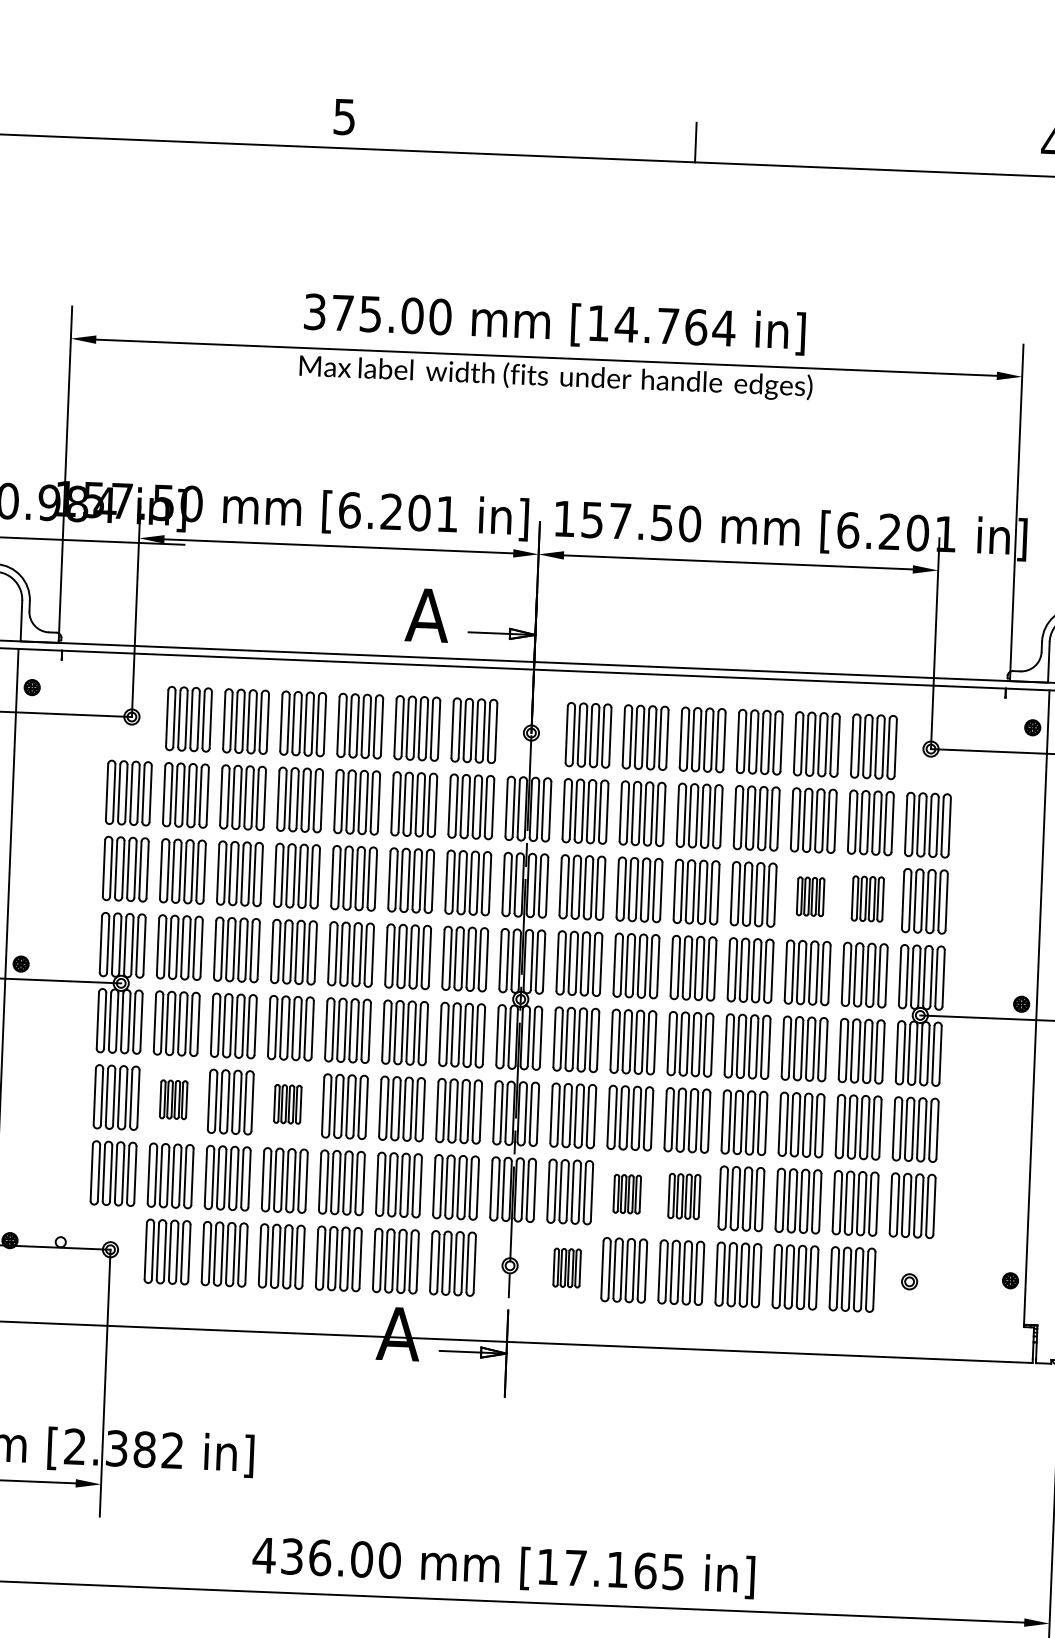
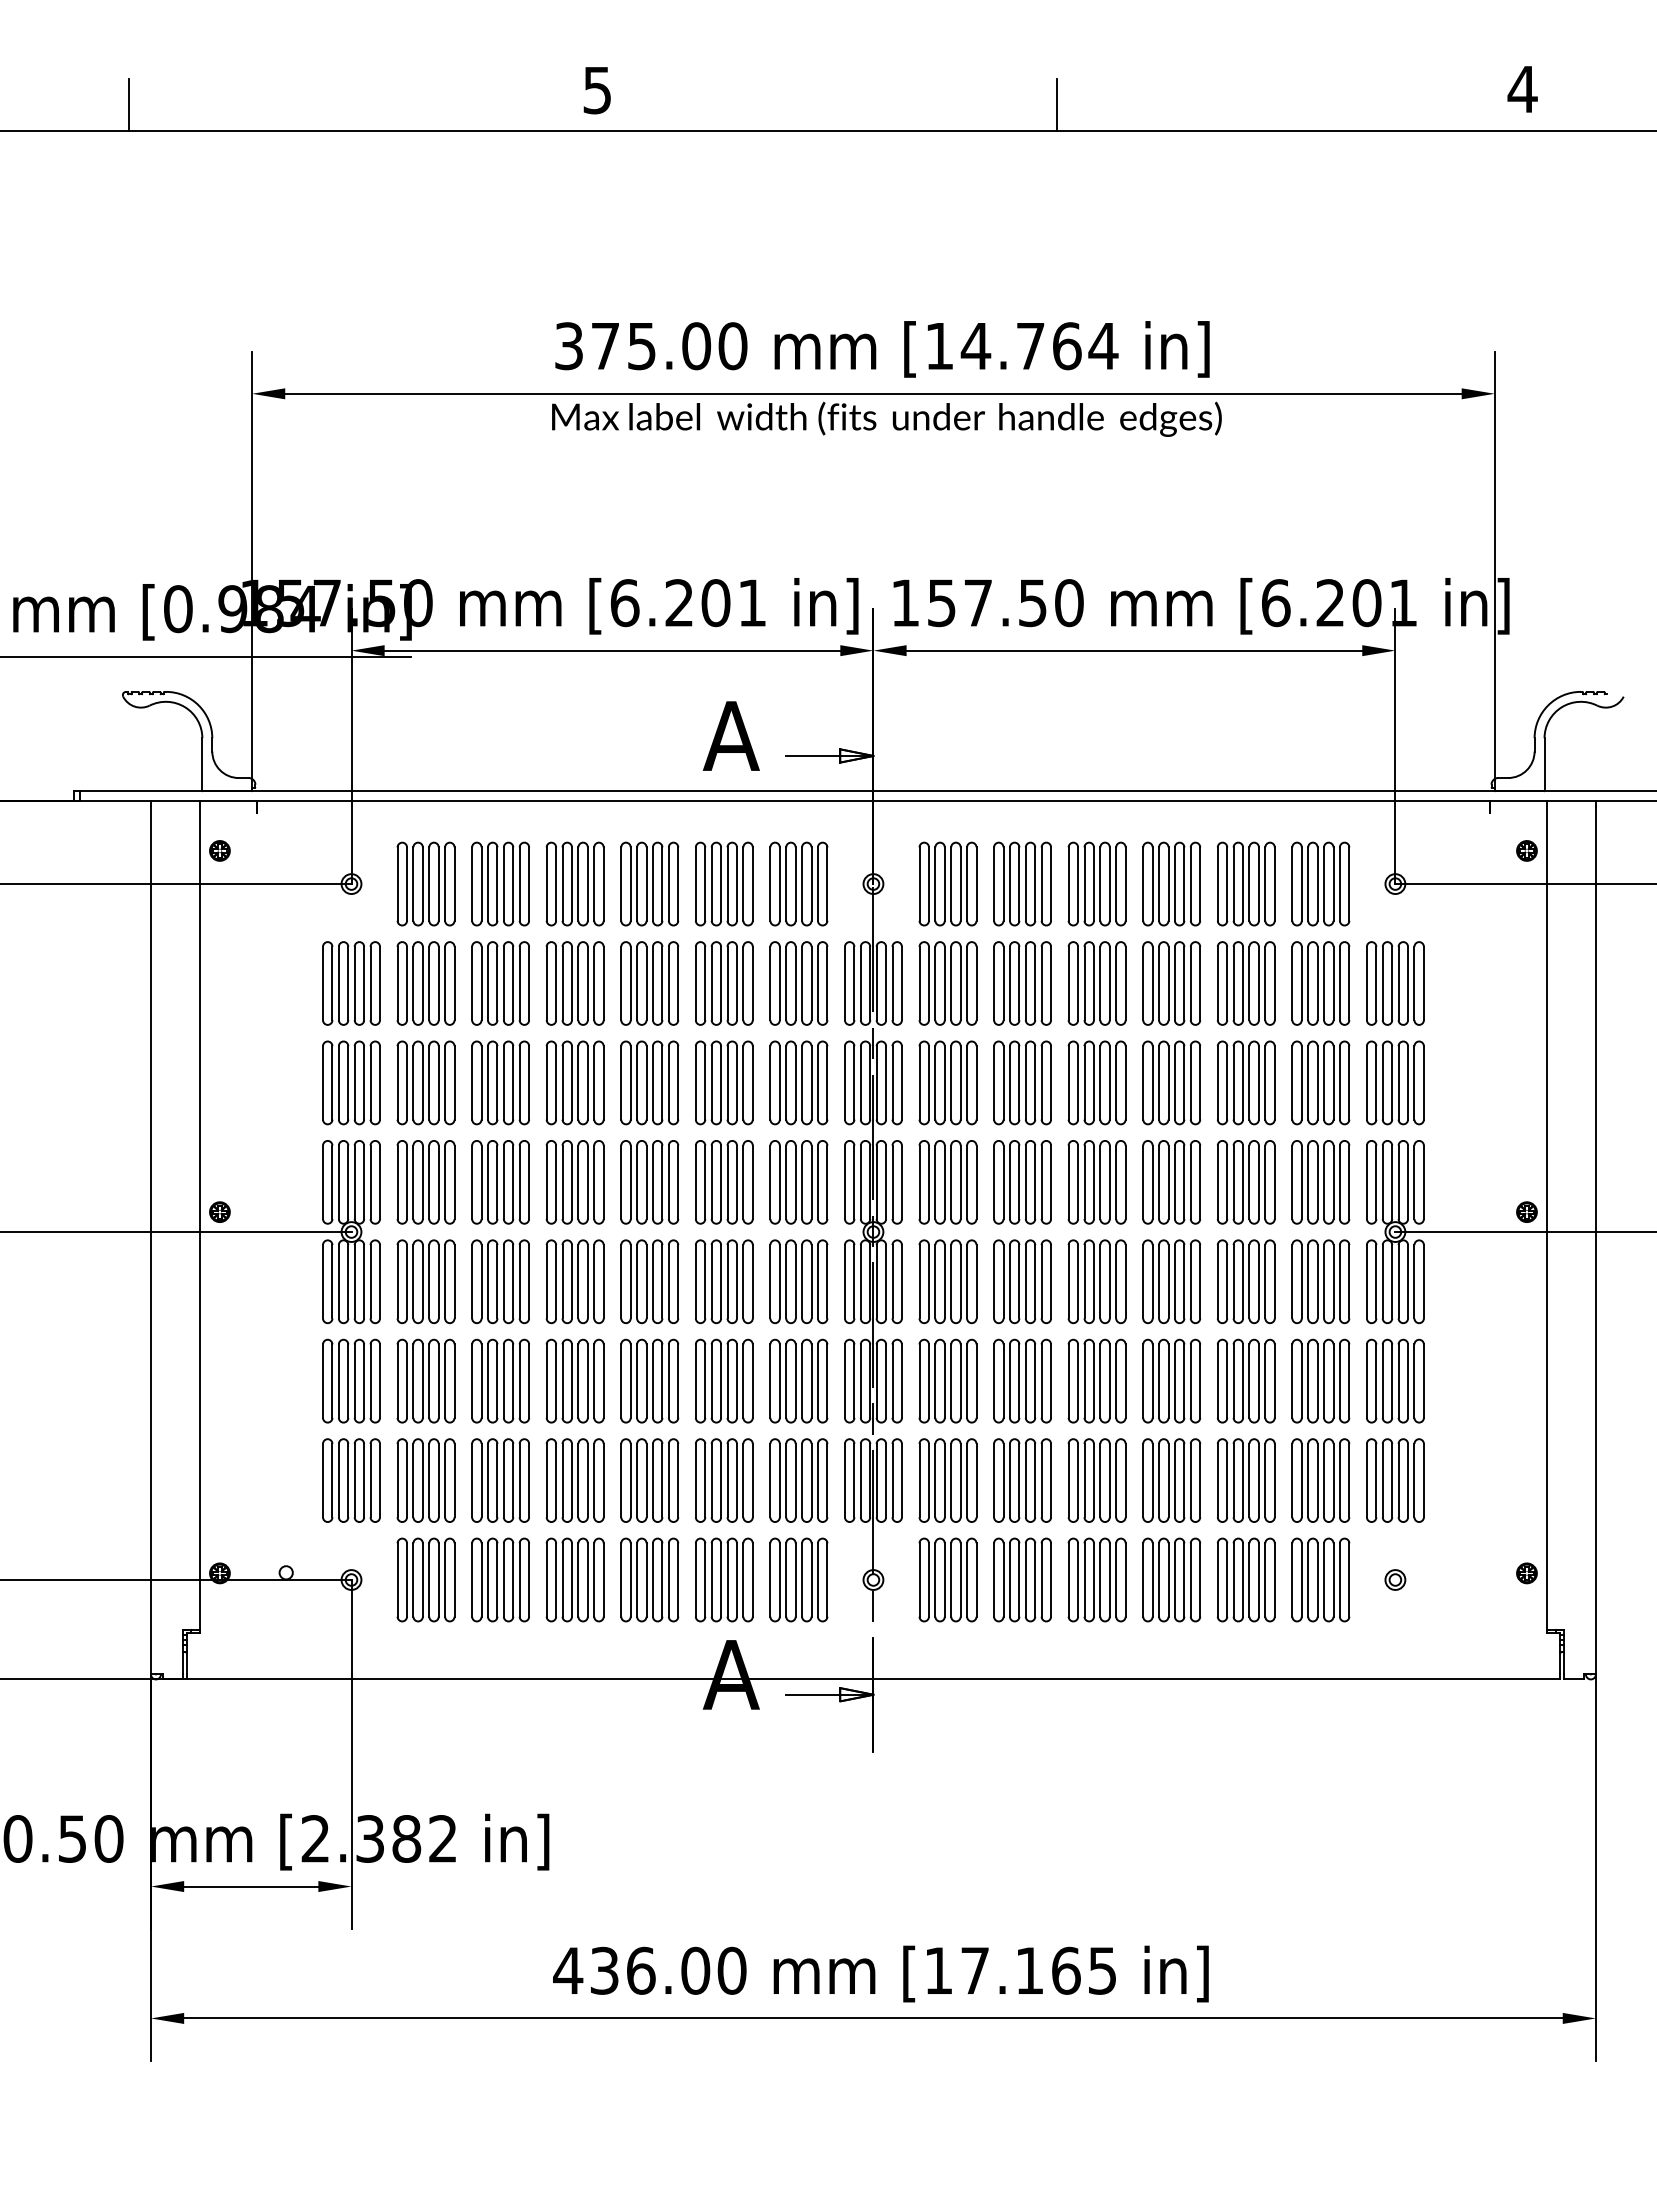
part: (810, 896) -> (1245, 1082), size x1.67
part: (867, 898) -> (1320, 1082), size x1.43
part: (173, 1099) -> (425, 1380), size x1.67
part: (287, 1103) -> (574, 1380), size x1.67
part: (627, 1194) -> (1022, 1480), size x1.67
part: (683, 1196) -> (1096, 1480), size x1.43
part: (566, 1267) -> (947, 1579), size x1.67

